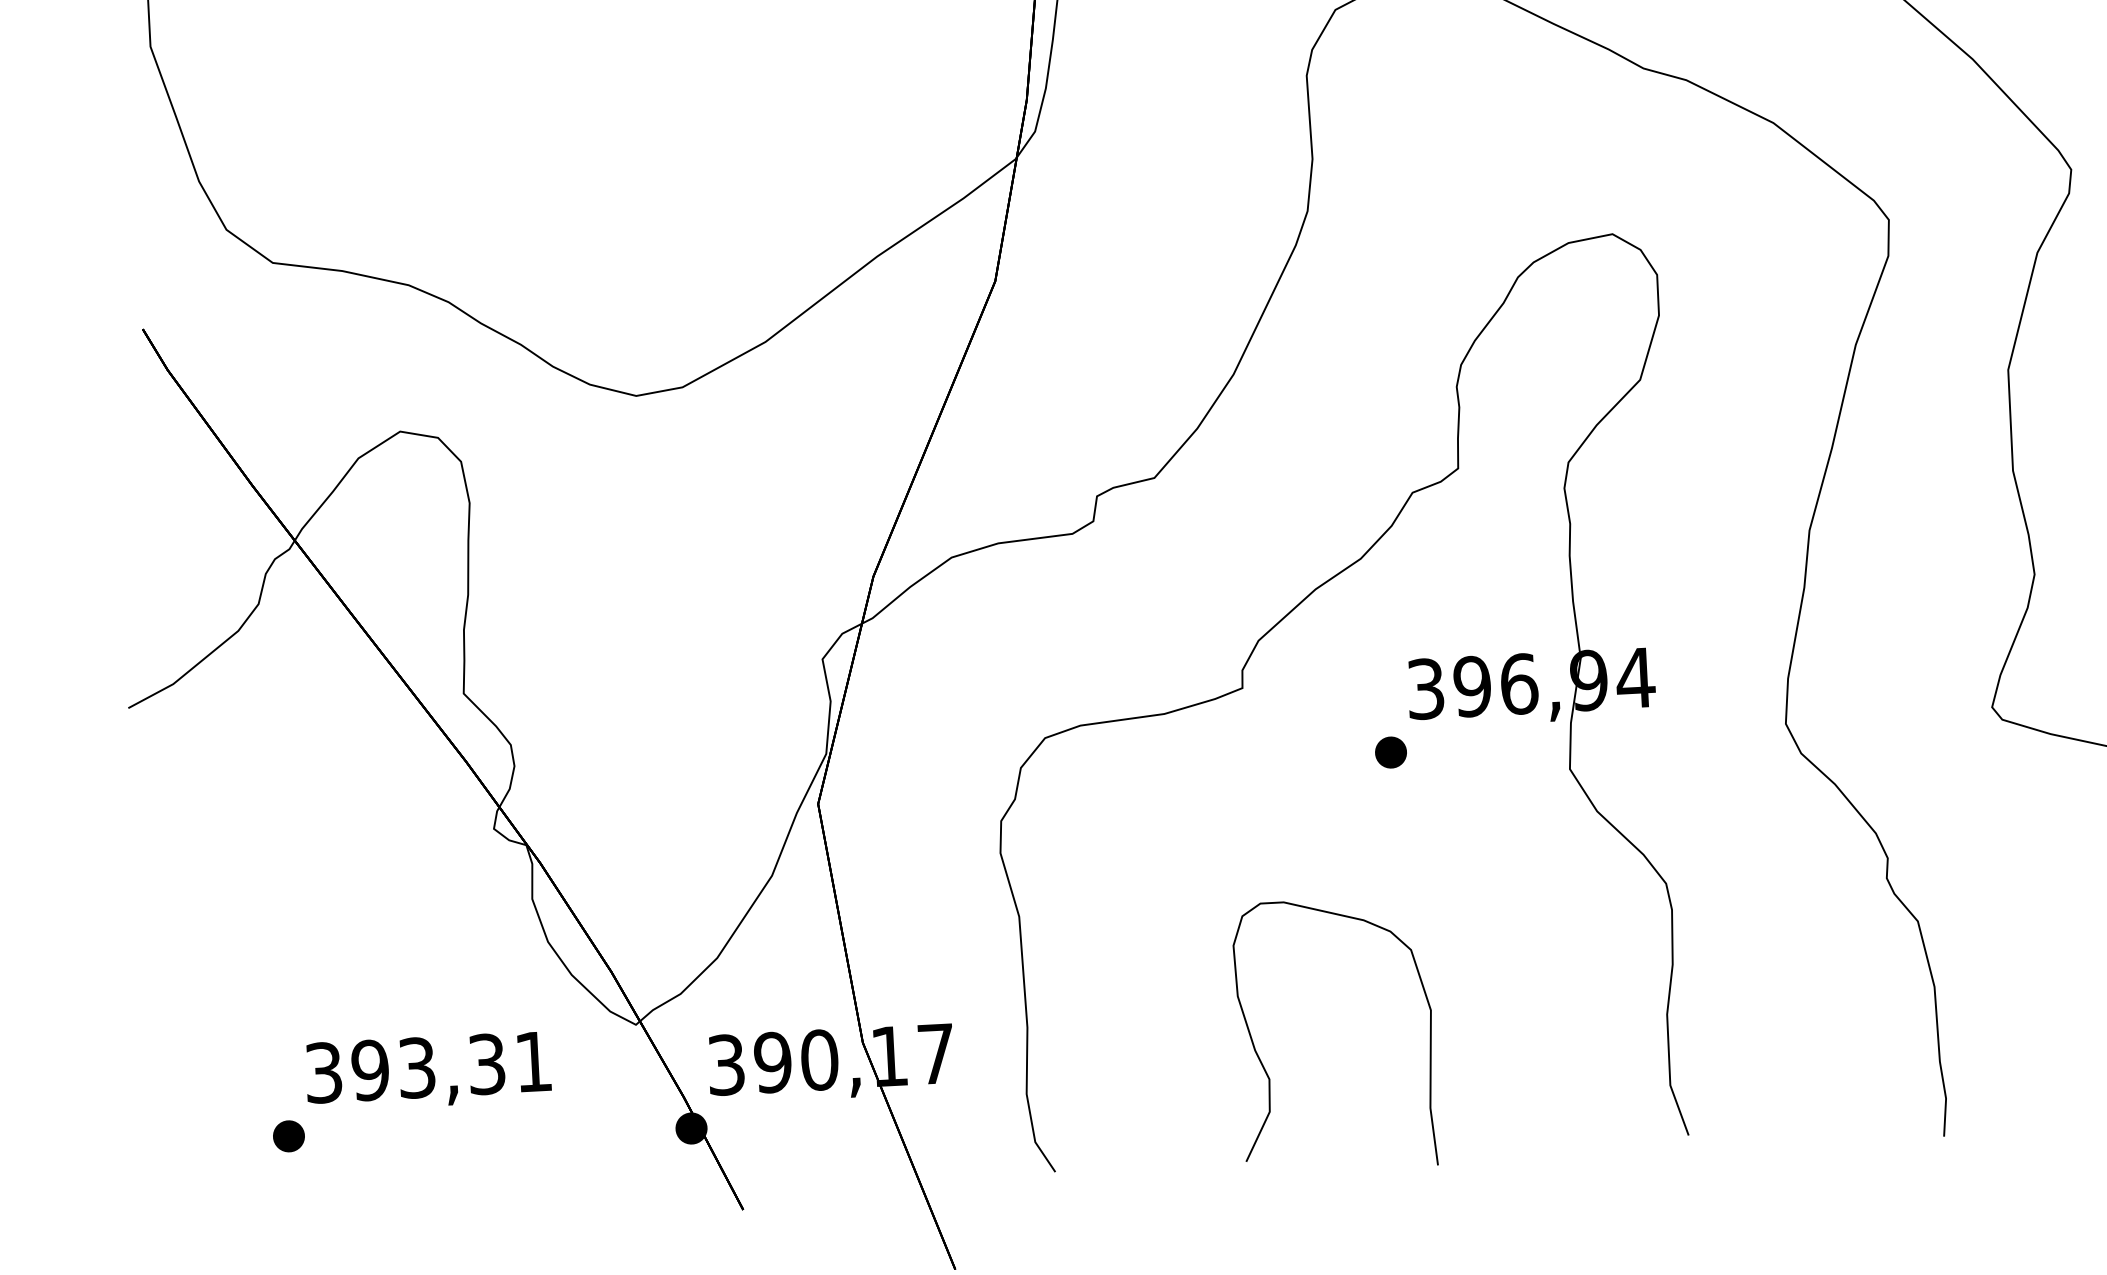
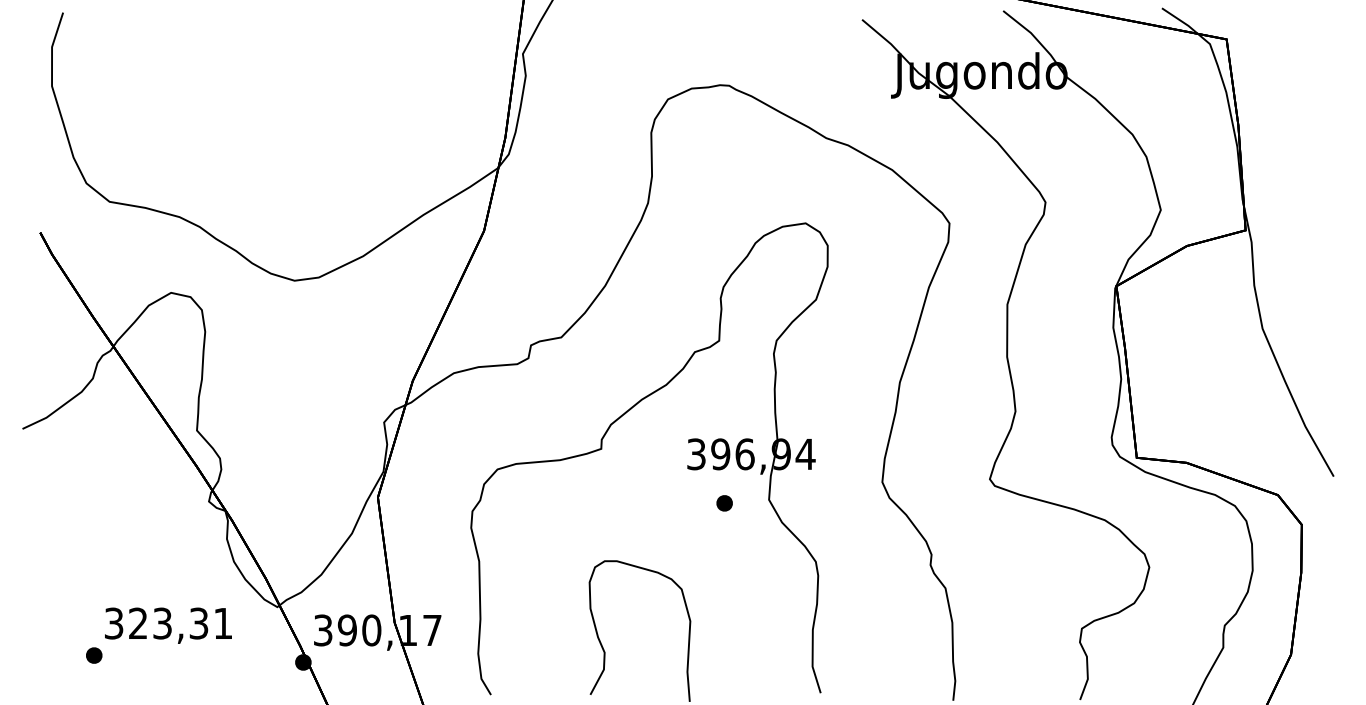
part: (1390, 752) -> (724, 503), moved
text: (368, 1070) -> (137, 623), 393,31 -> 323,31

